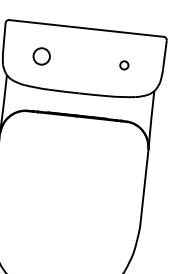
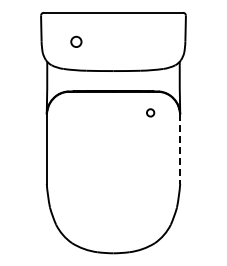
circle: (41, 56) -> (76, 41), size x0.7
circle: (124, 64) -> (150, 112), moved
line: (144, 188) -> (180, 149), solid -> dashed

